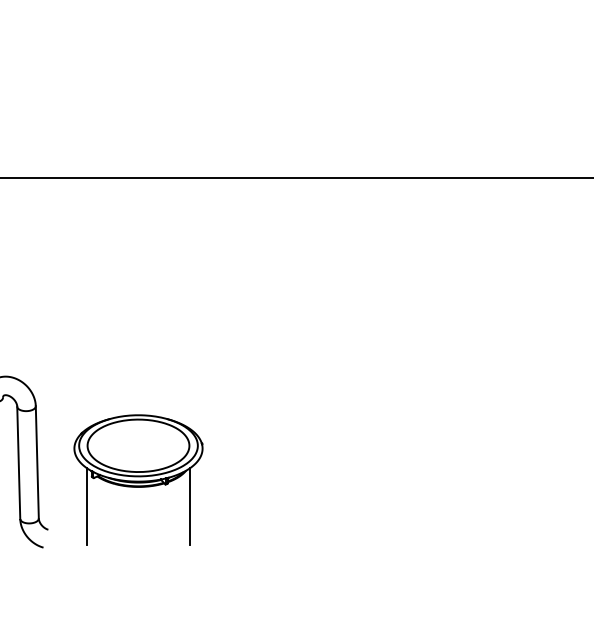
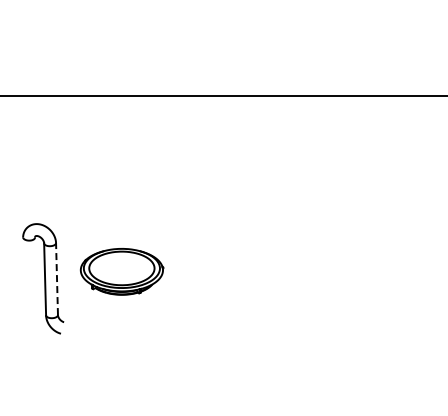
line: (38, 461) -> (57, 278), solid -> dashed
line: (86, 506) -> (88, 307), removed
line: (190, 506) -> (155, 307), removed

